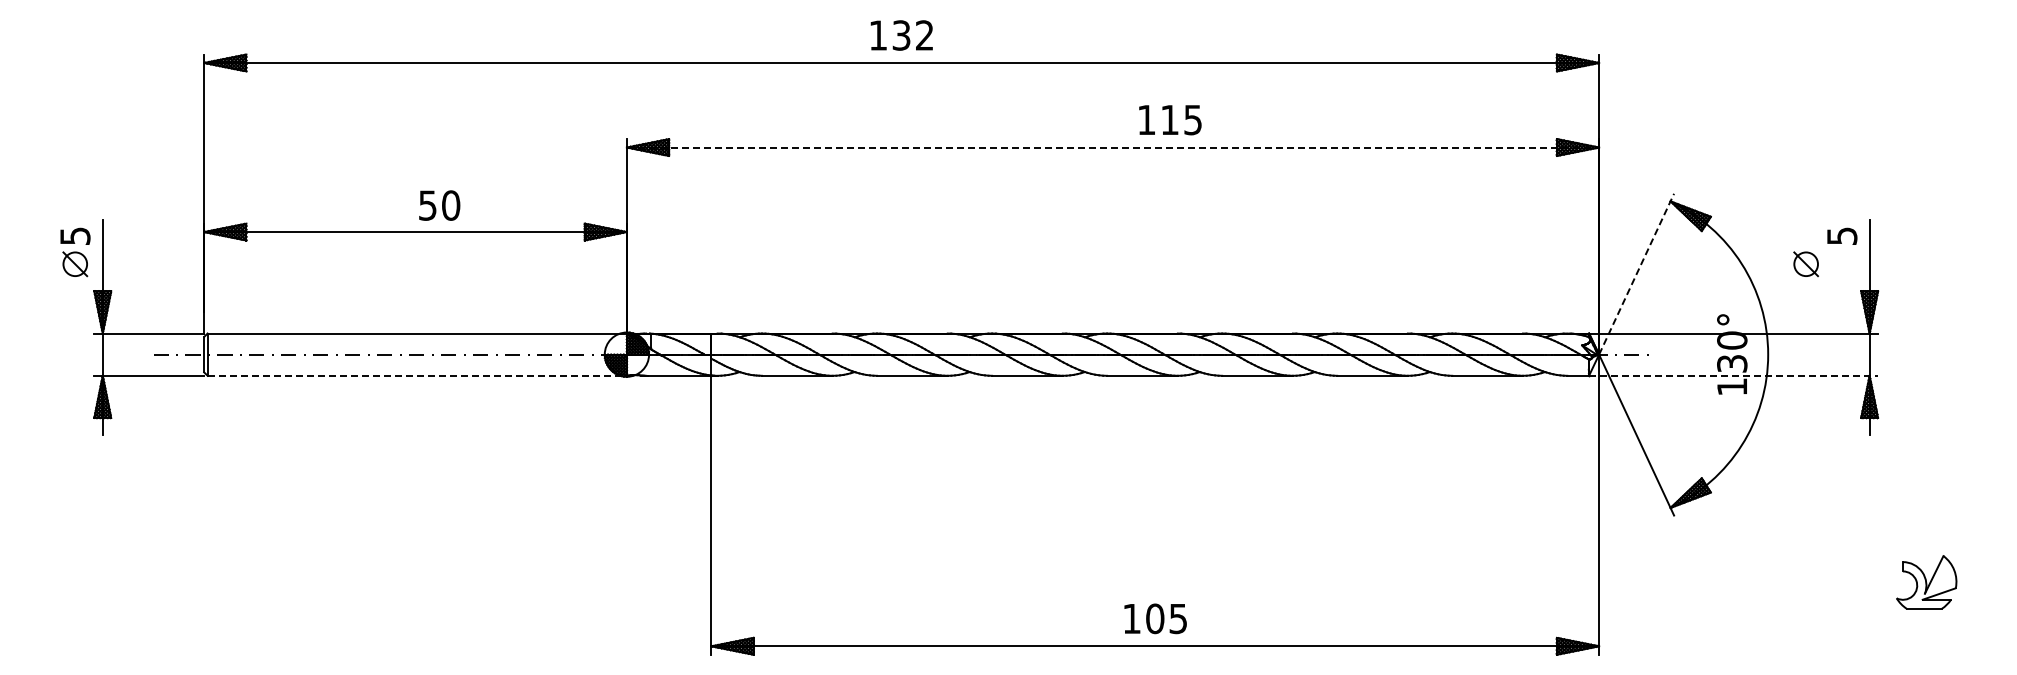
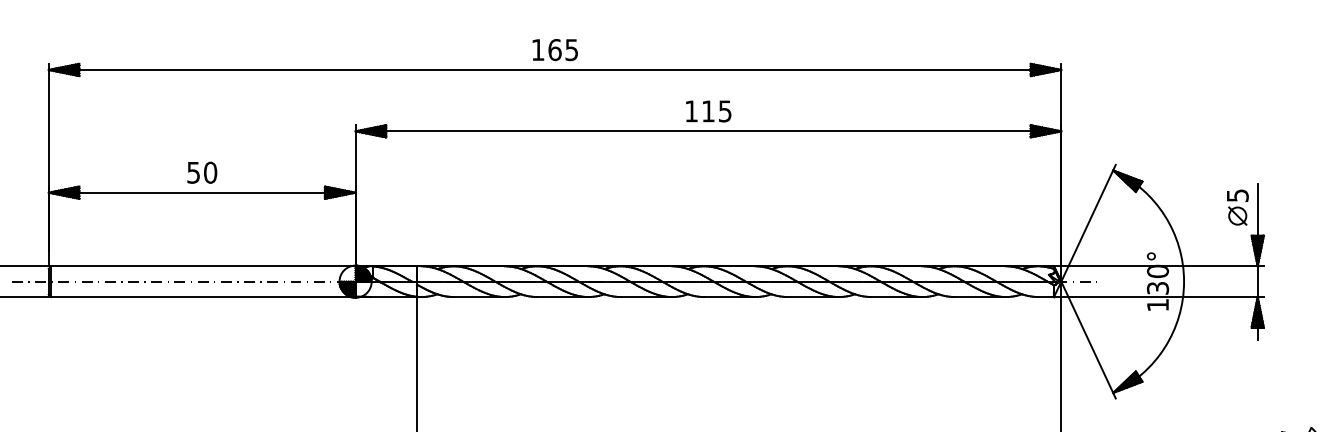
text: (912, 35) -> (562, 50), 132 -> 165
text: (1170, 120) -> (708, 111), moved
line: (1113, 147) -> (708, 131), dashed -> solid
text: (439, 205) -> (202, 172), moved
part: (1805, 264) -> (1237, 216), moved
line: (1636, 274) -> (1088, 223), dashed -> solid
line: (417, 375) -> (203, 296), dashed -> solid
line: (1734, 375) -> (1159, 296), dashed -> solid

